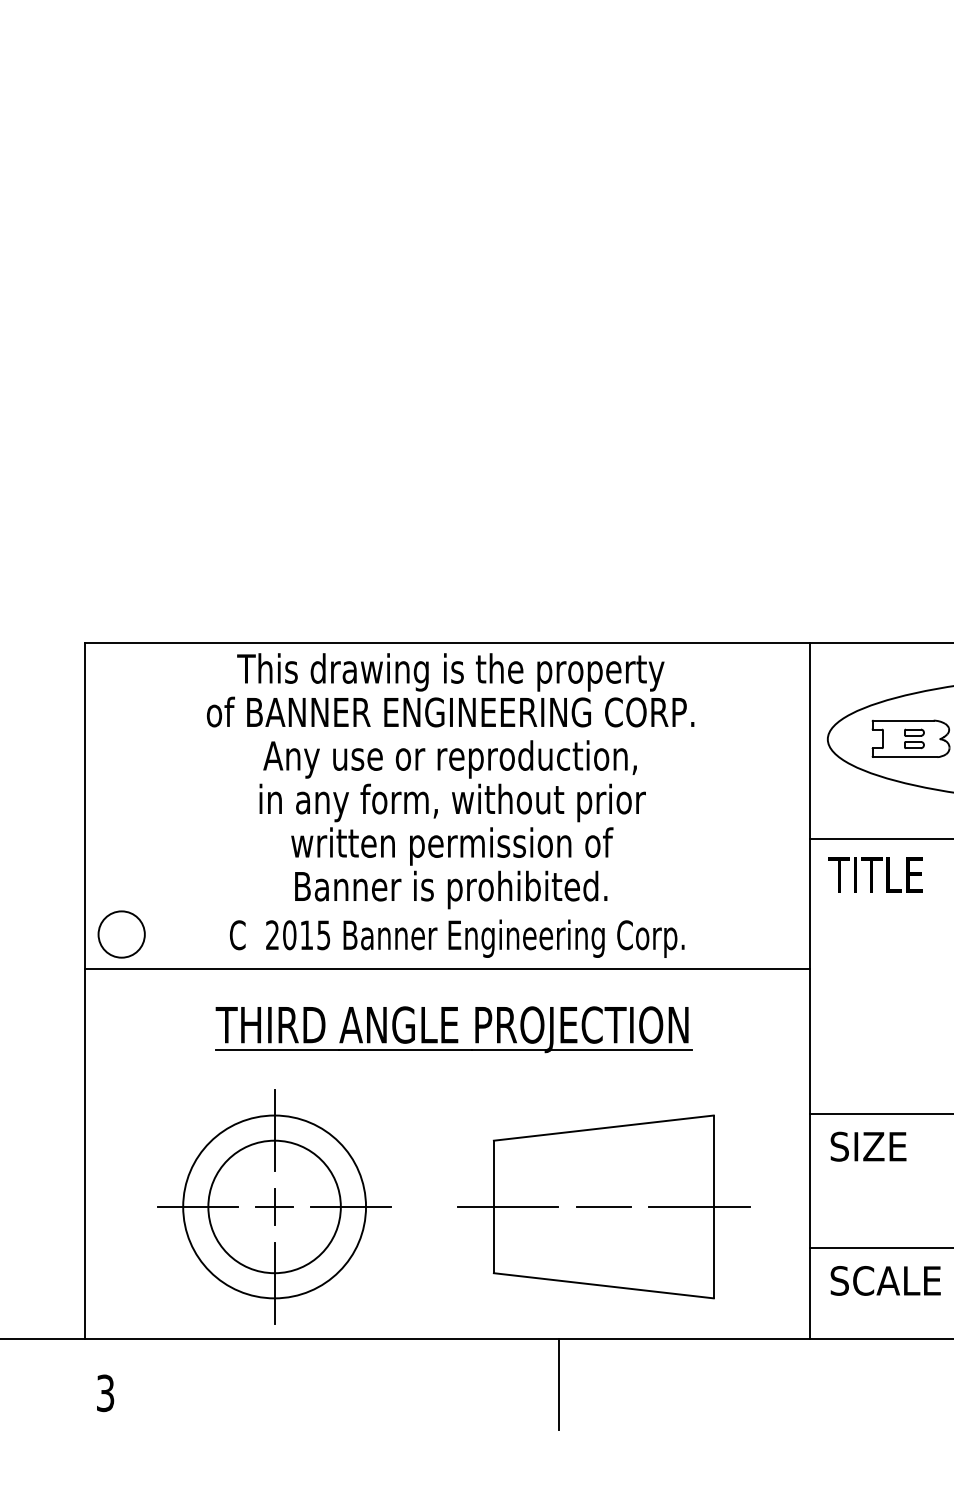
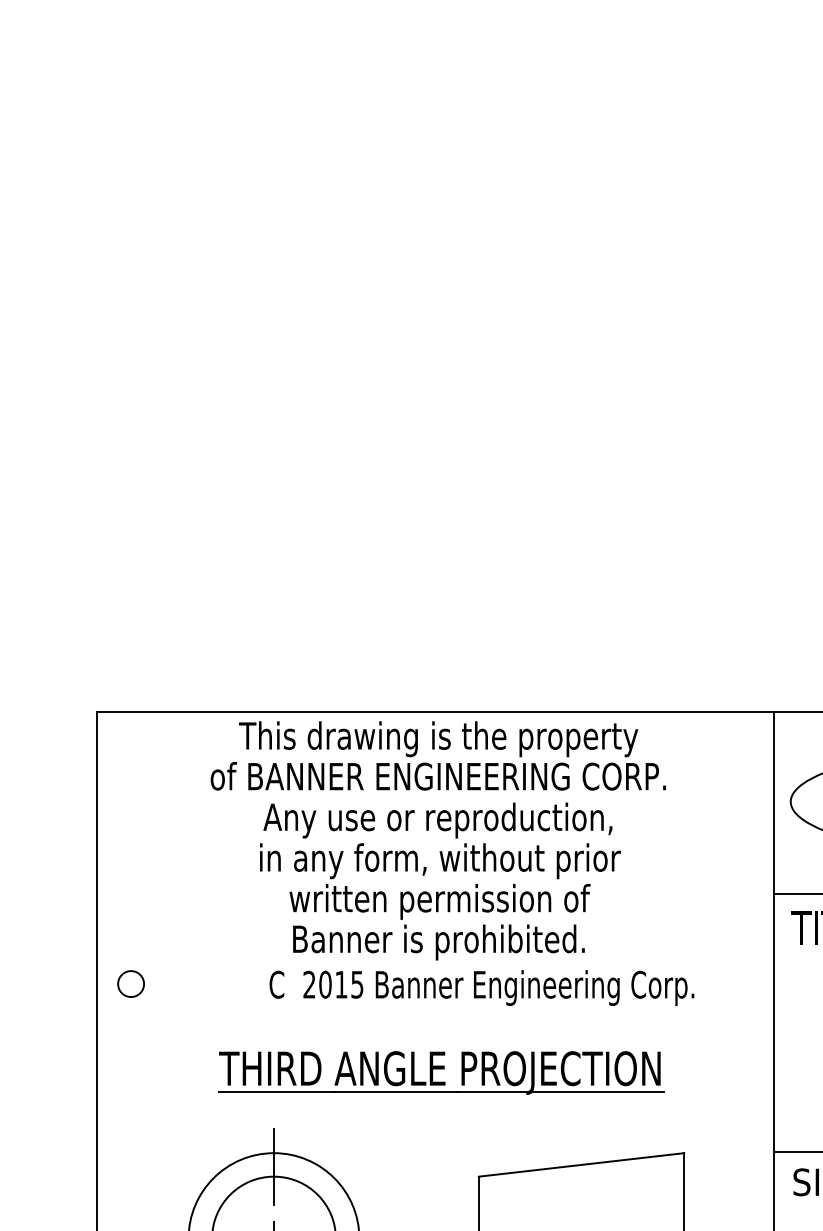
circle: (121, 934) -> (130, 984), size x0.6
text: (457, 938) -> (482, 987), moved
line: (447, 969) -> (435, 1016), removed

